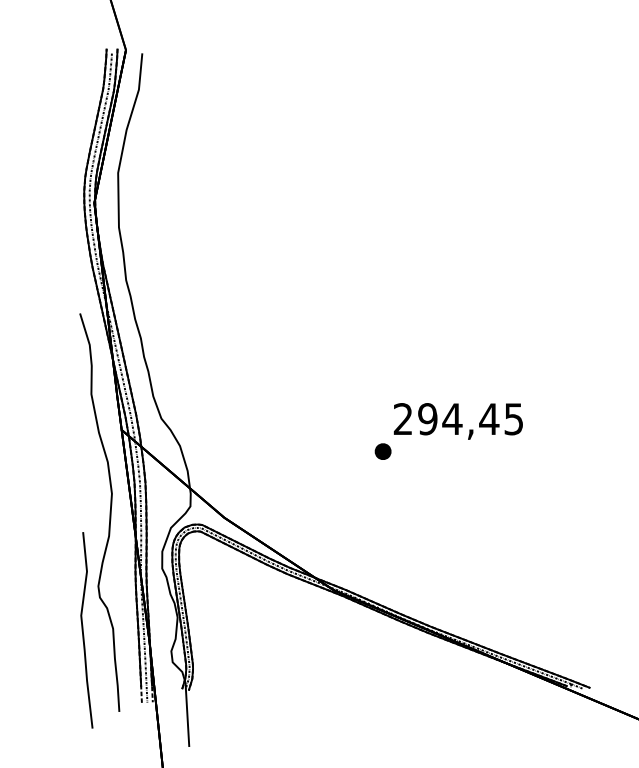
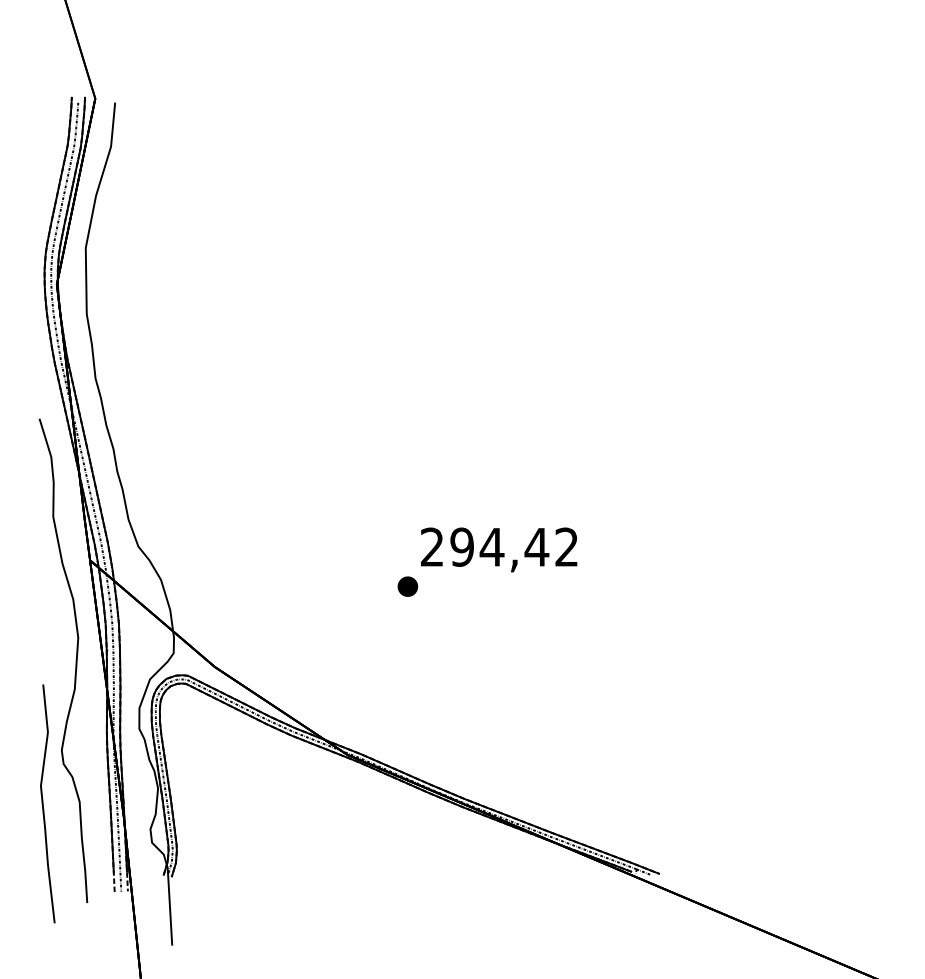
text: (513, 418) -> (566, 546), 294,45 -> 294,42

